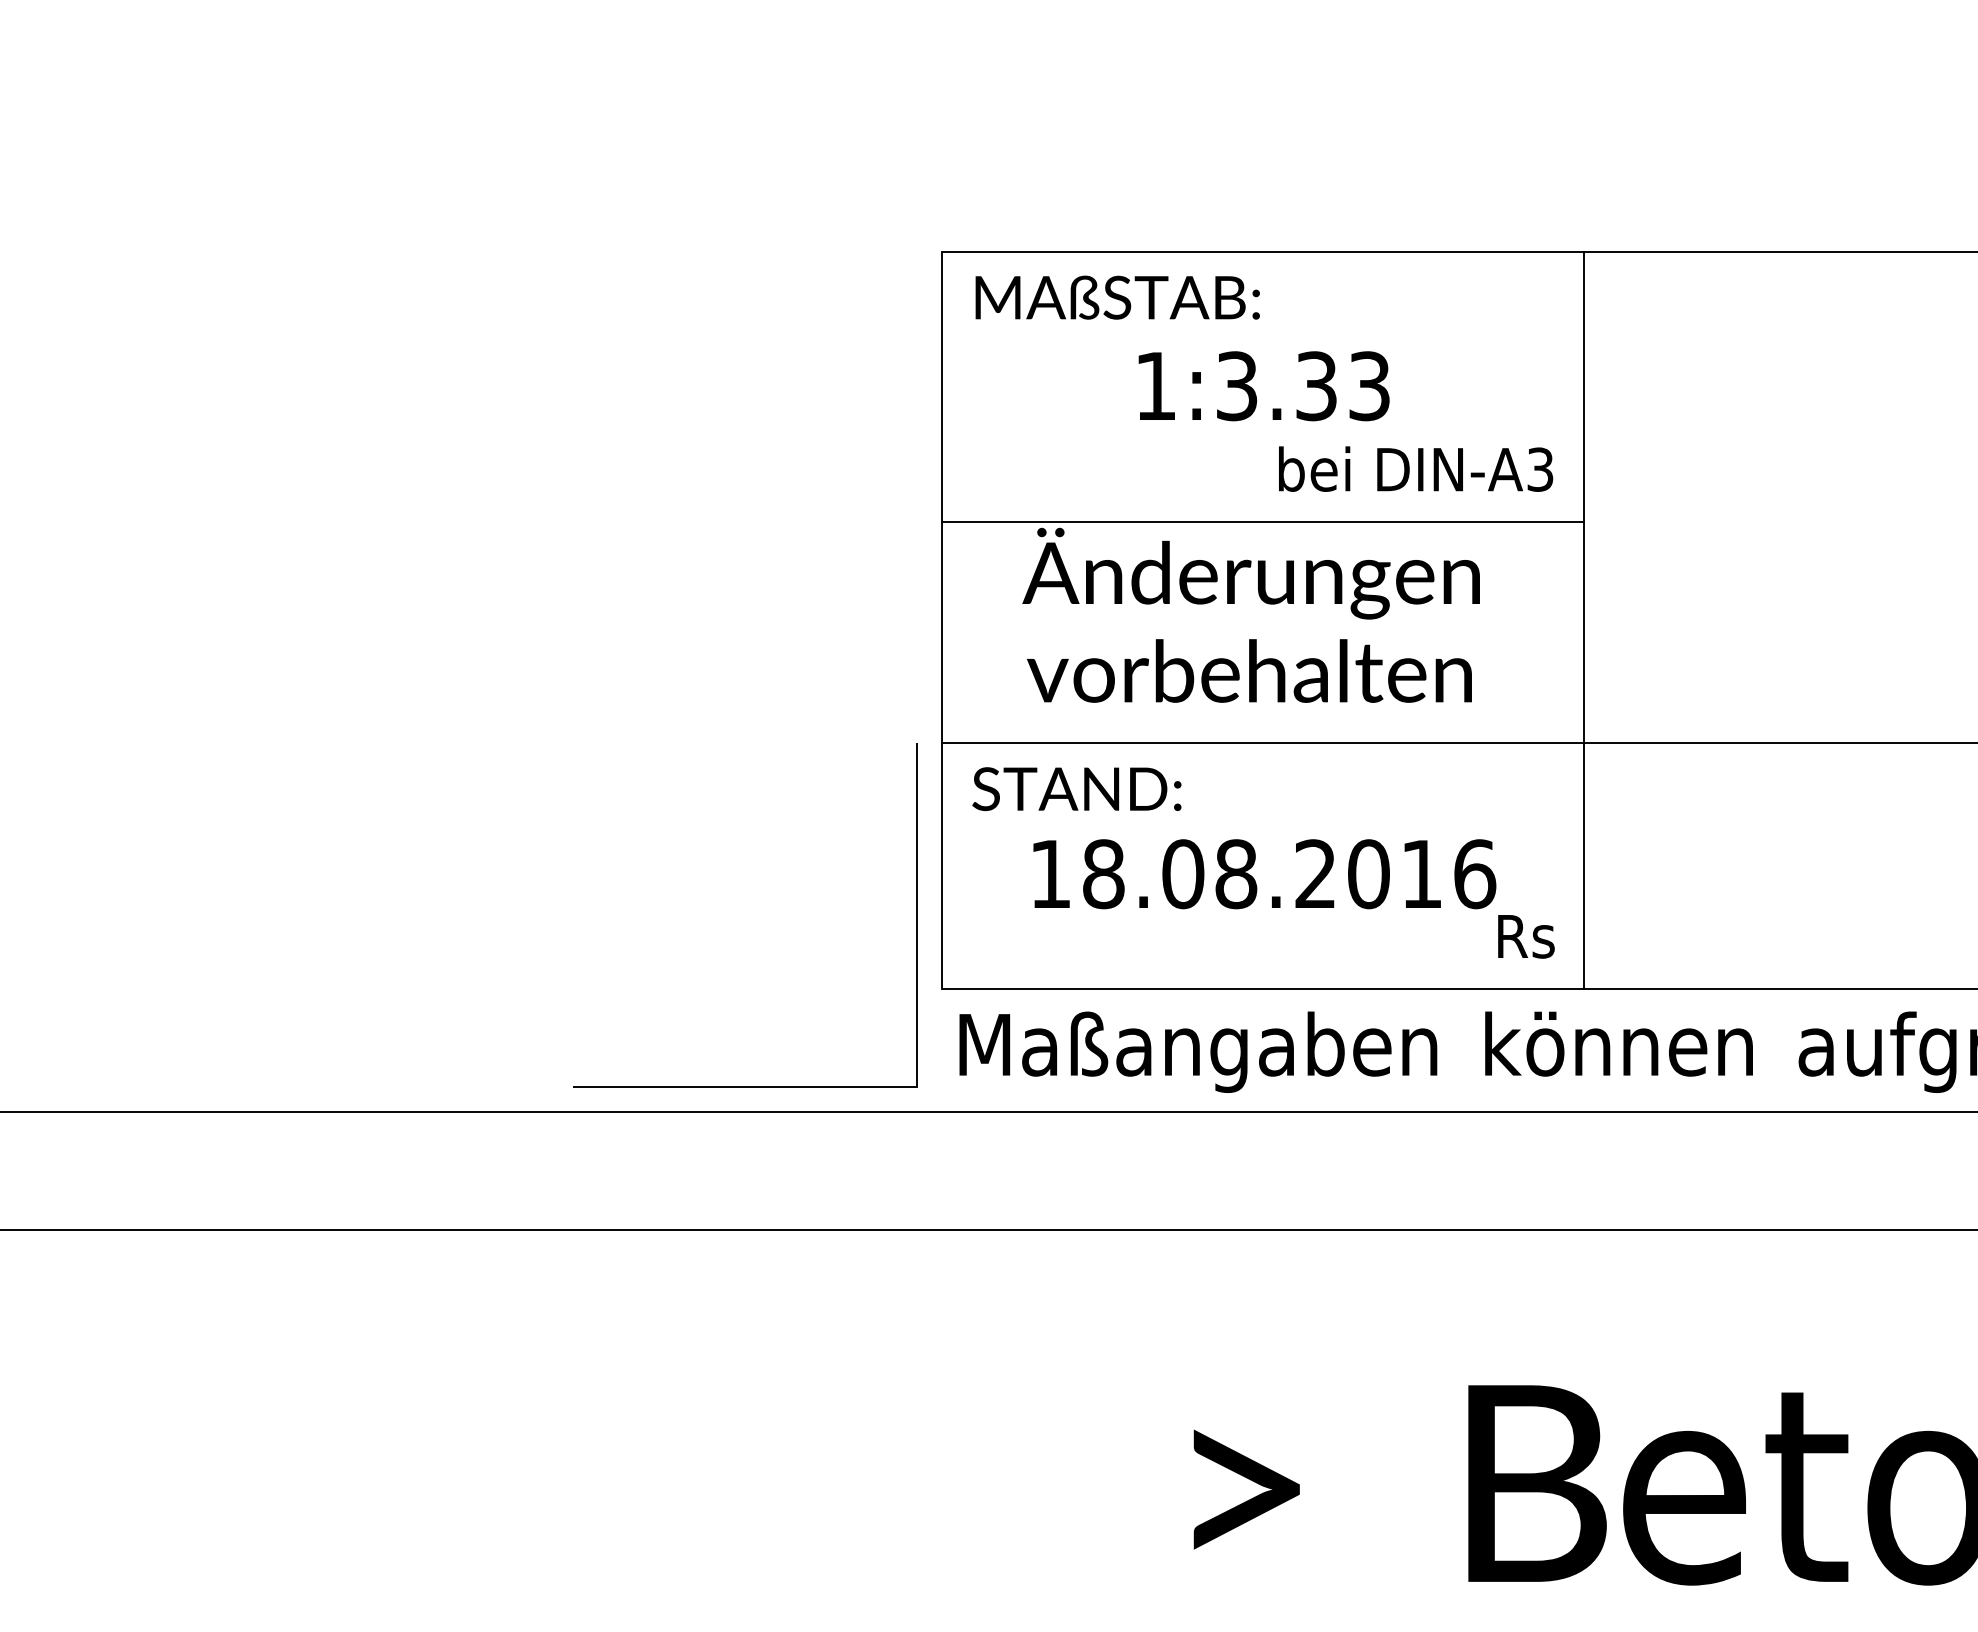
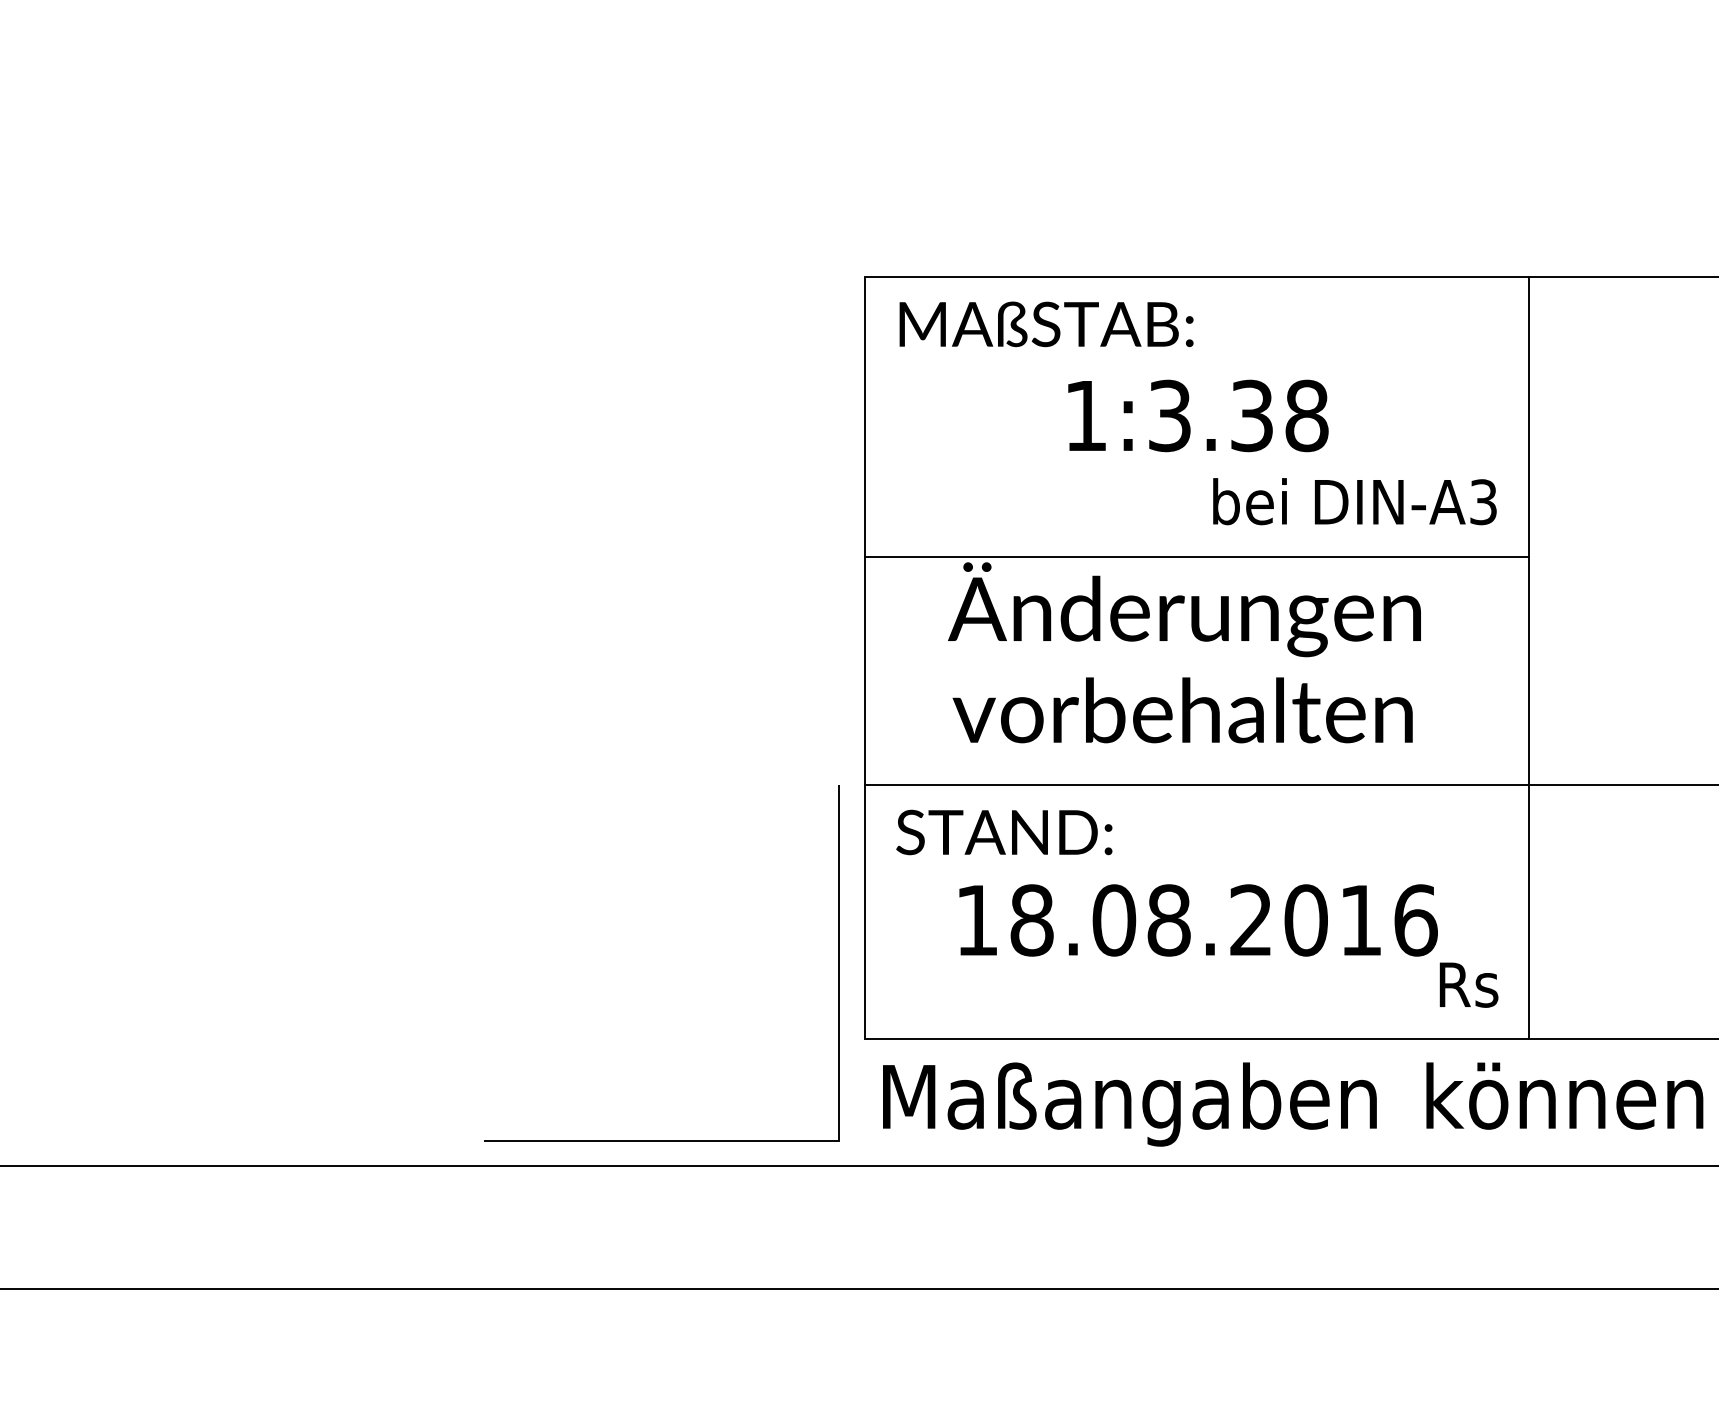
text: (1369, 386) -> (1306, 416), 1:3.33 -> 1:3.38

